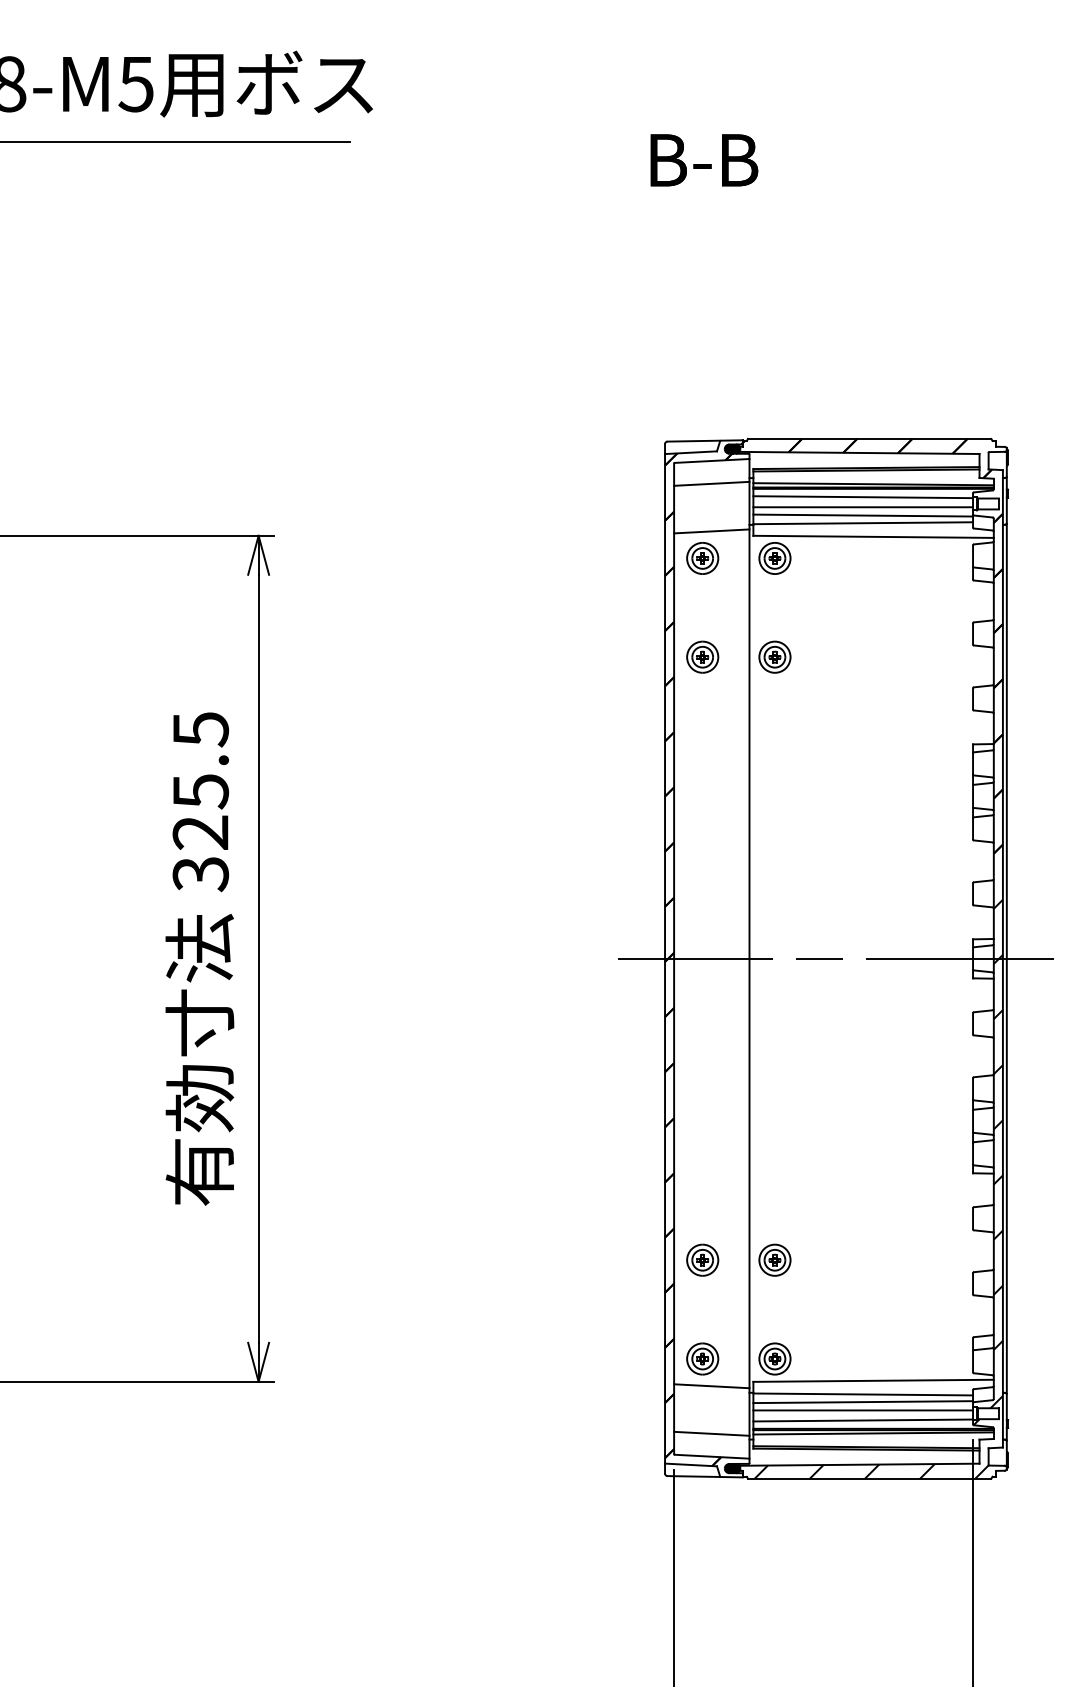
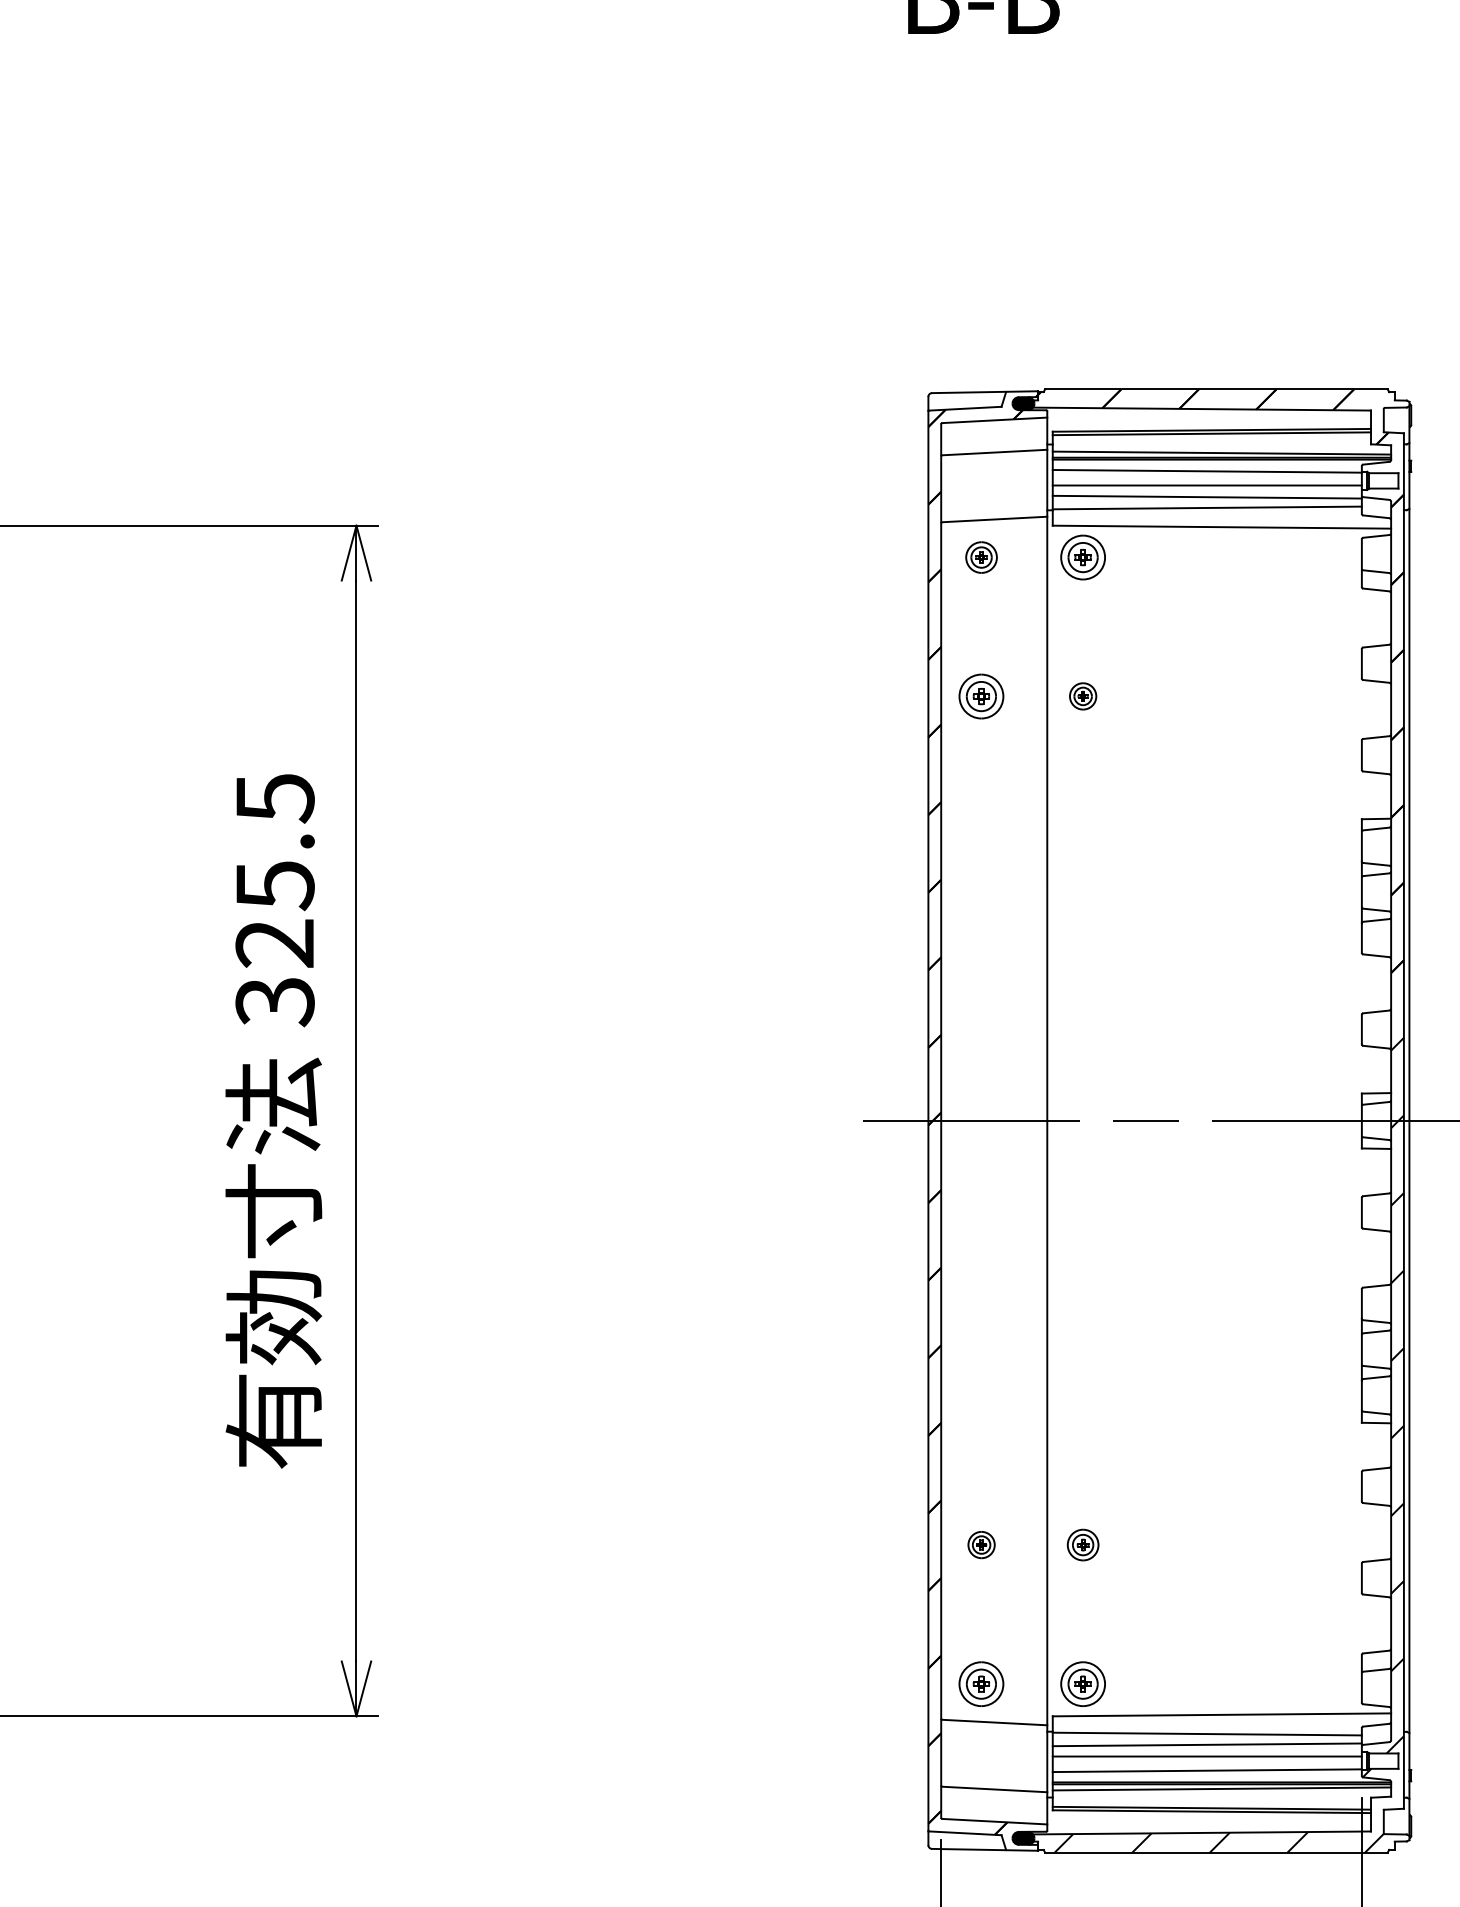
part: (702, 558) -> (981, 557), size x0.7
part: (774, 656) -> (1082, 695), size x0.6
part: (702, 1259) -> (981, 1544), size x0.6
part: (774, 1259) -> (1082, 1544), size x0.7

